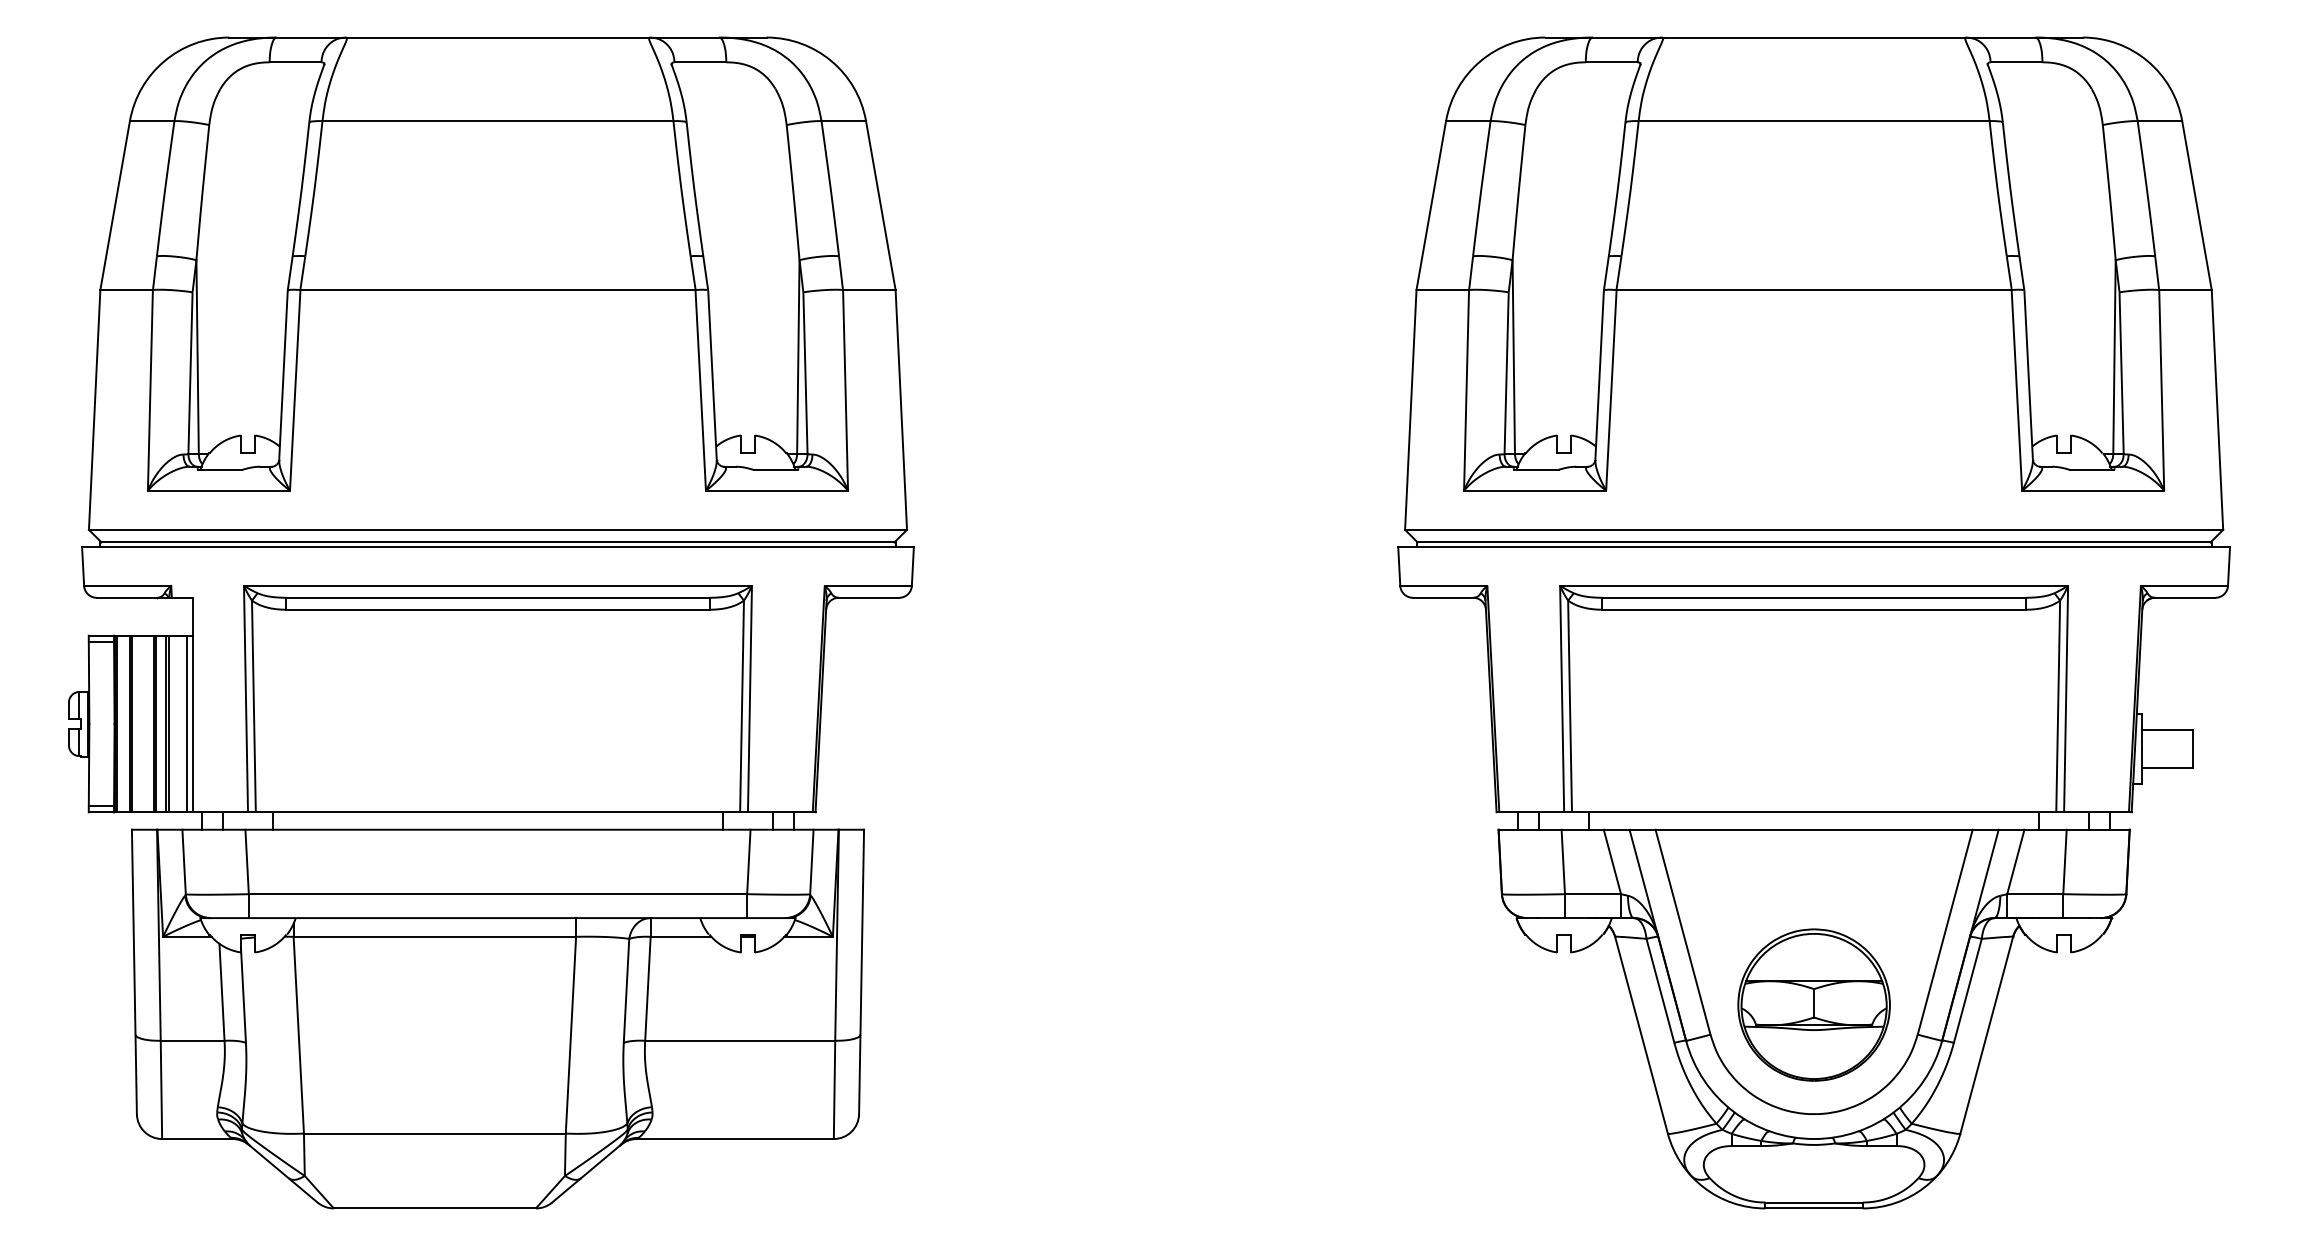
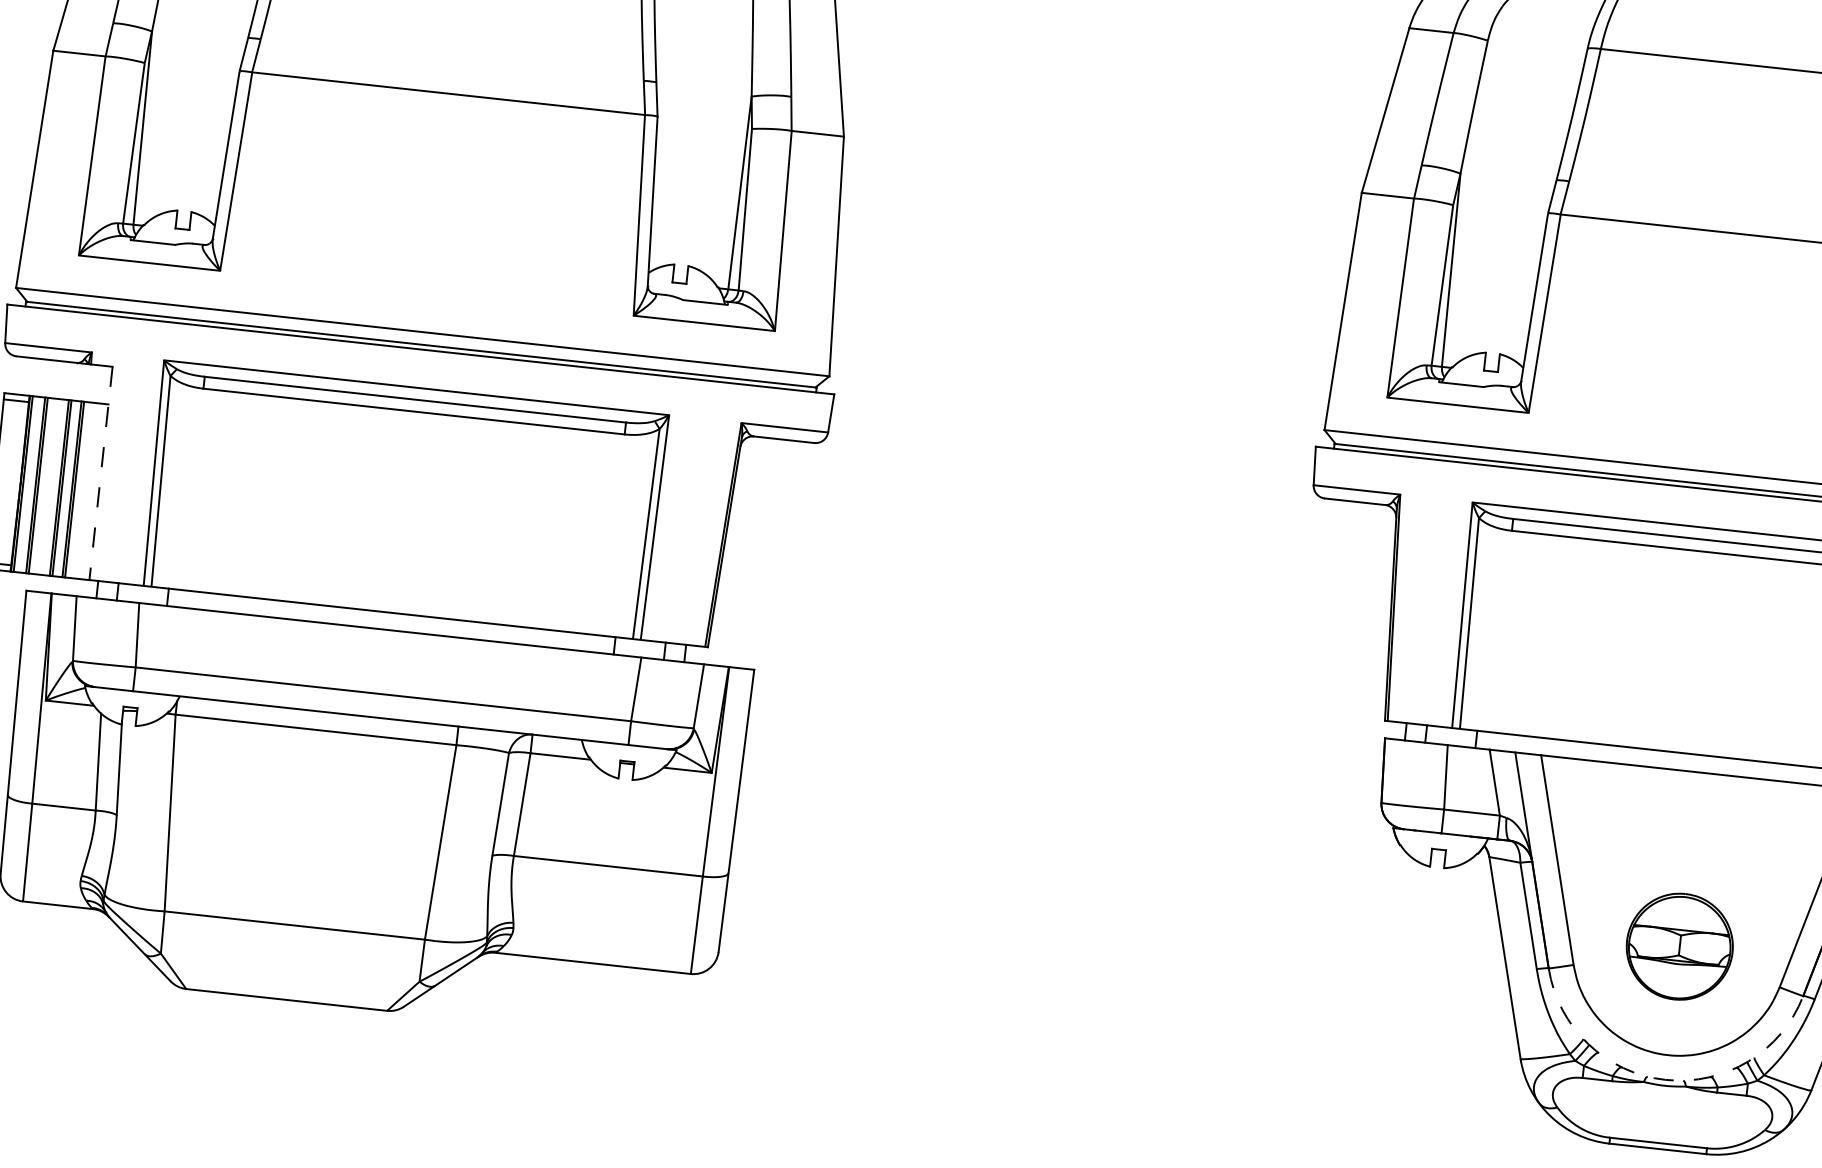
line: (193, 705) -> (101, 473), solid -> dashed
line: (187, 723) -> (93, 491), removed
part: (1813, 1004) -> (1679, 946), size x0.7
arc: (1814, 1139) -> (1665, 1080), solid -> dashed

